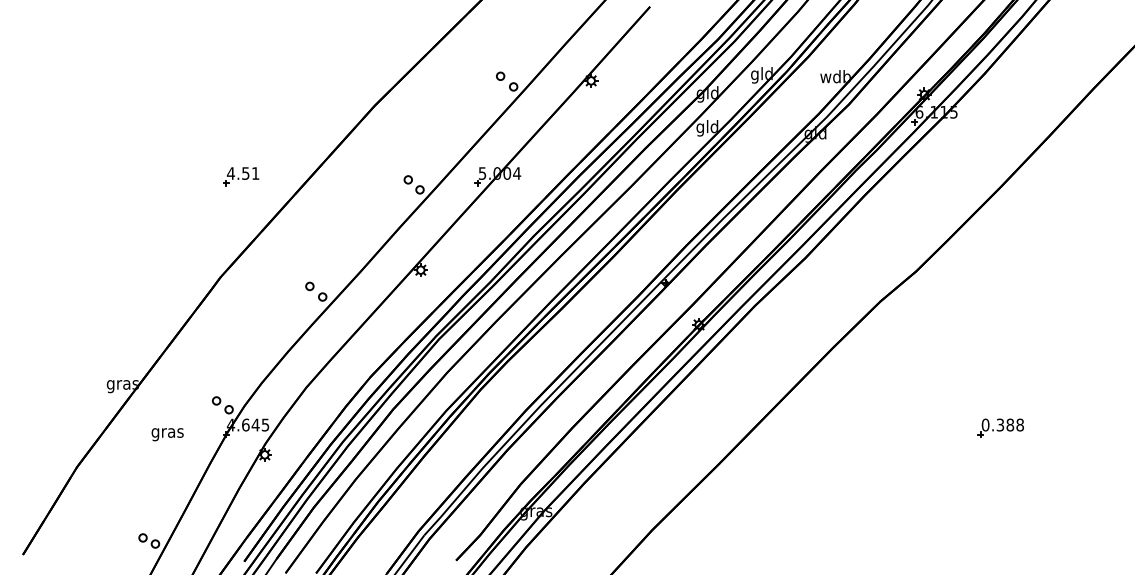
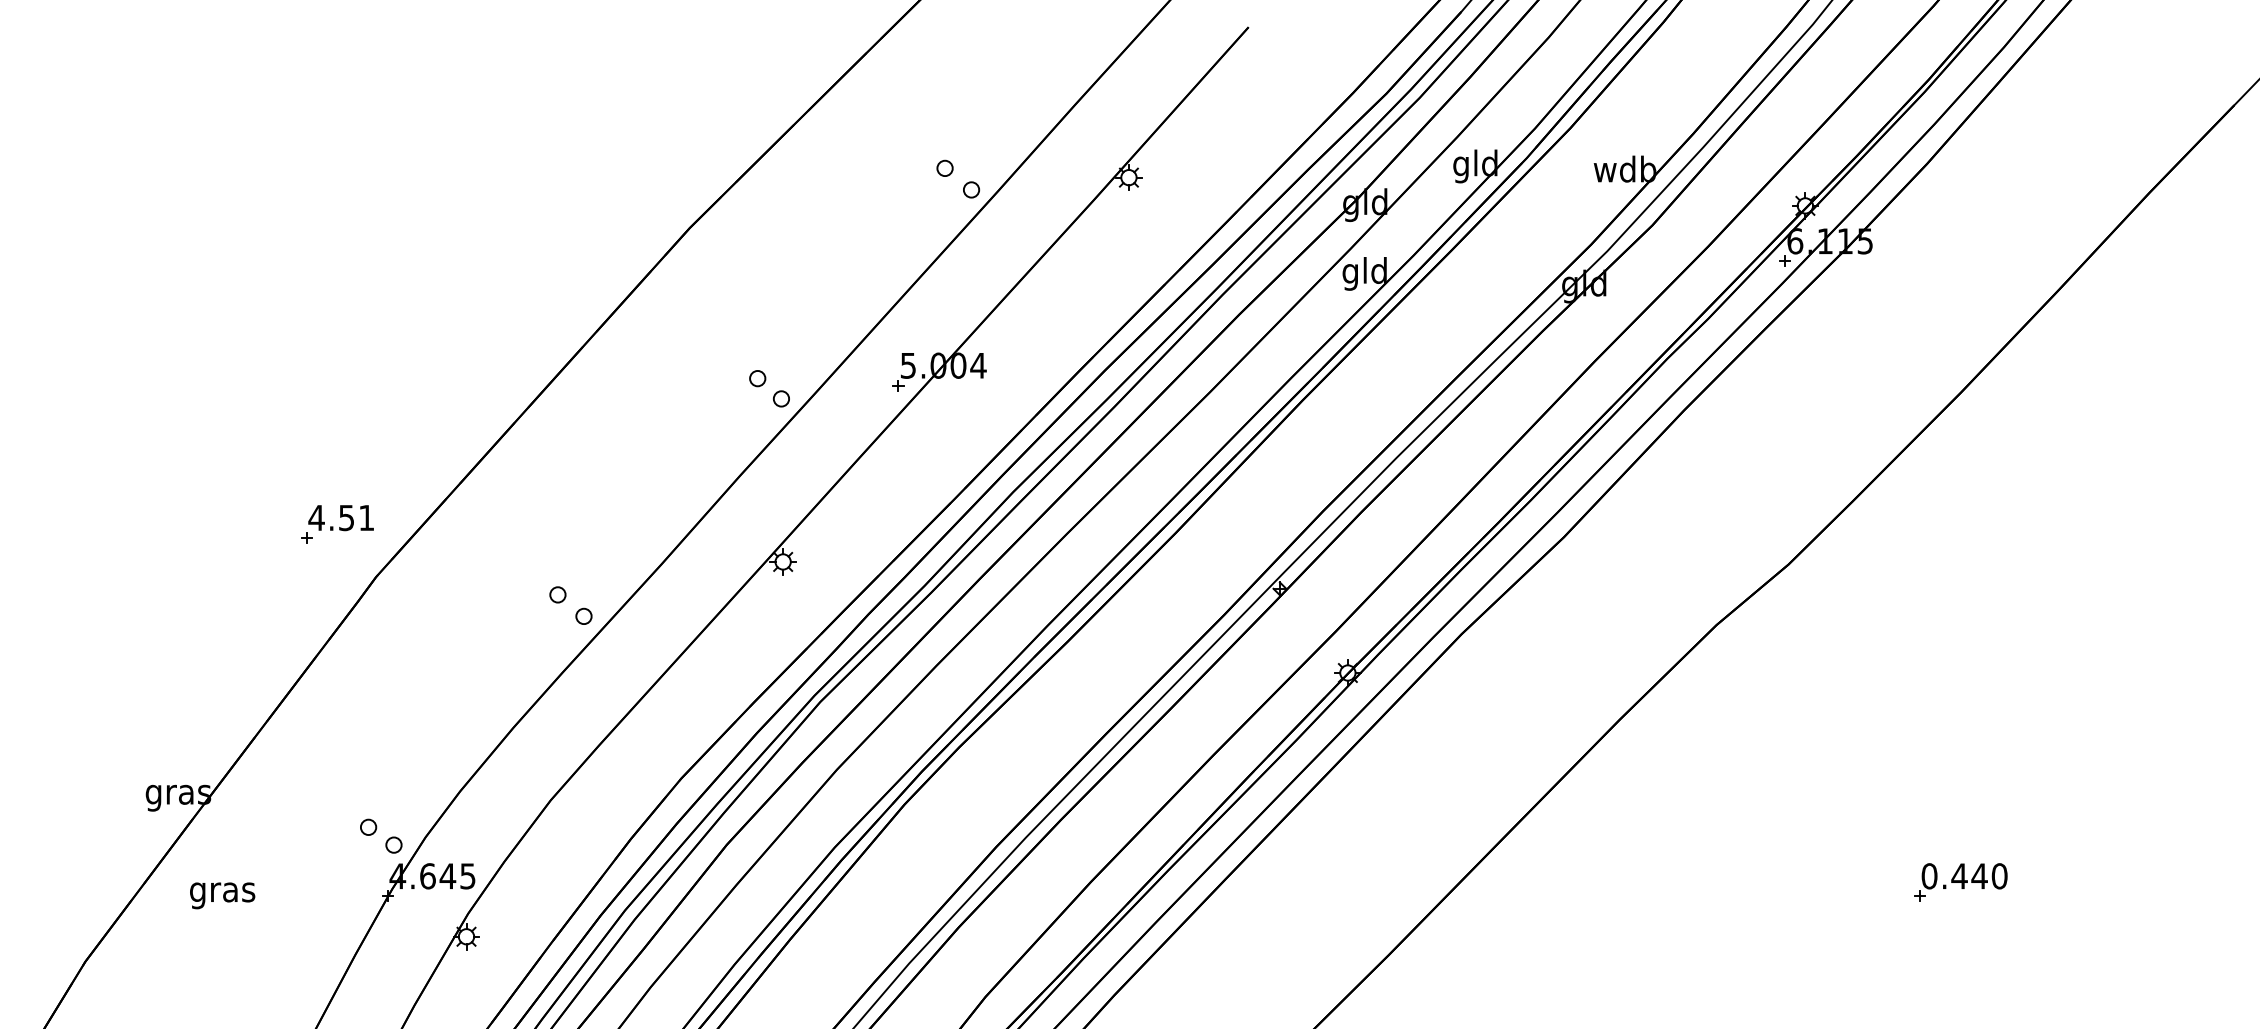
part: (241, 176) -> (337, 523), moved
text: (1010, 424) -> (1980, 875), 0.388 -> 0.440
text: (167, 434) -> (222, 895), moved

